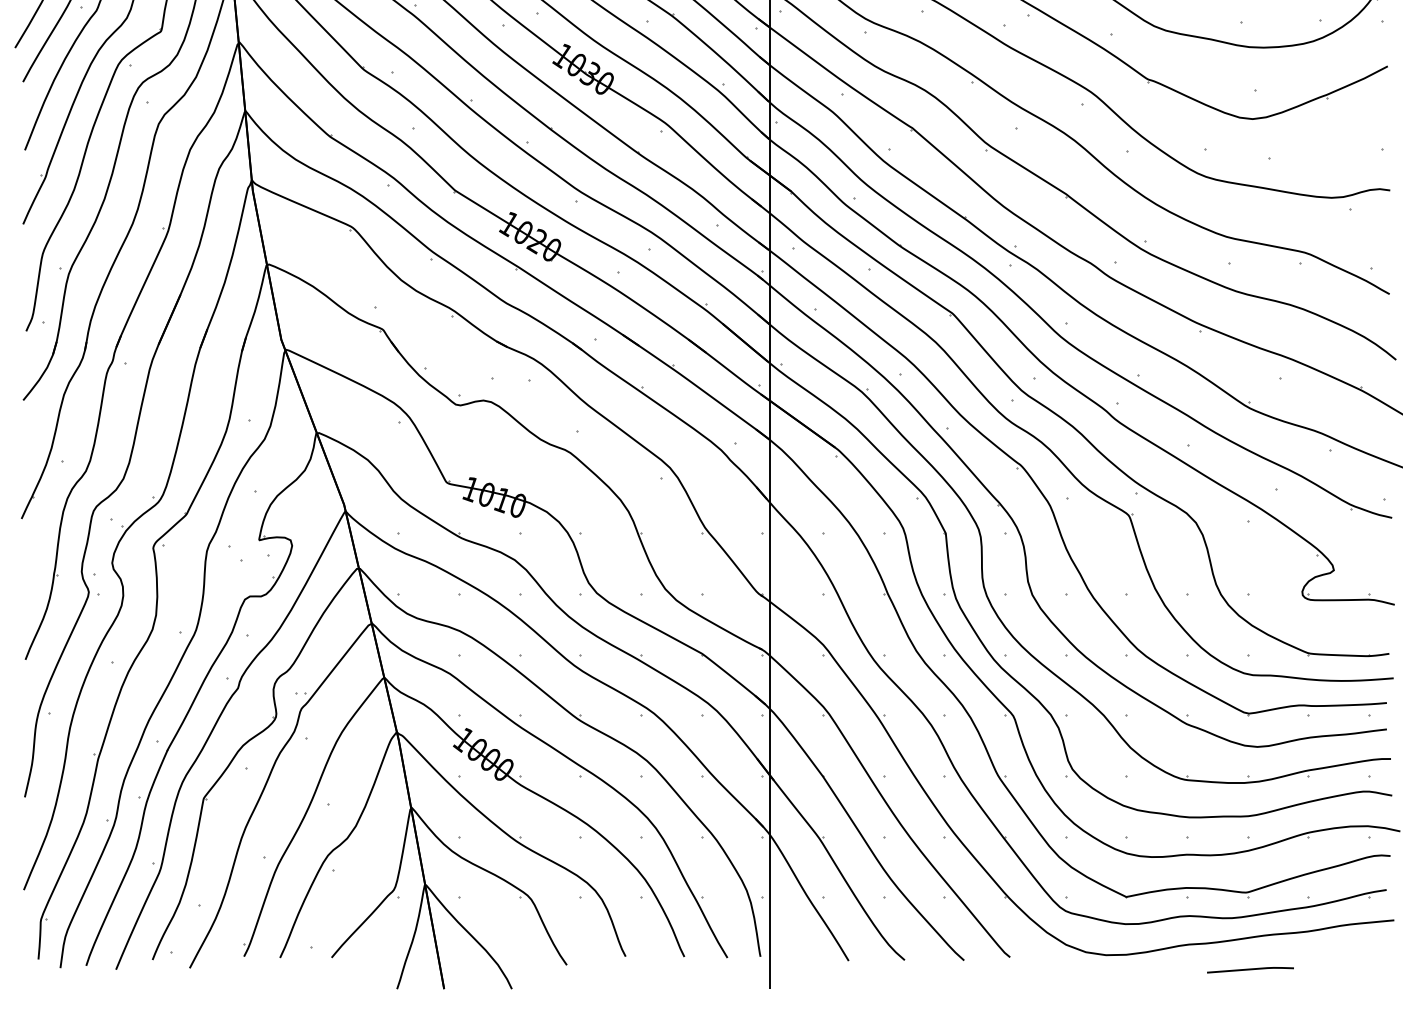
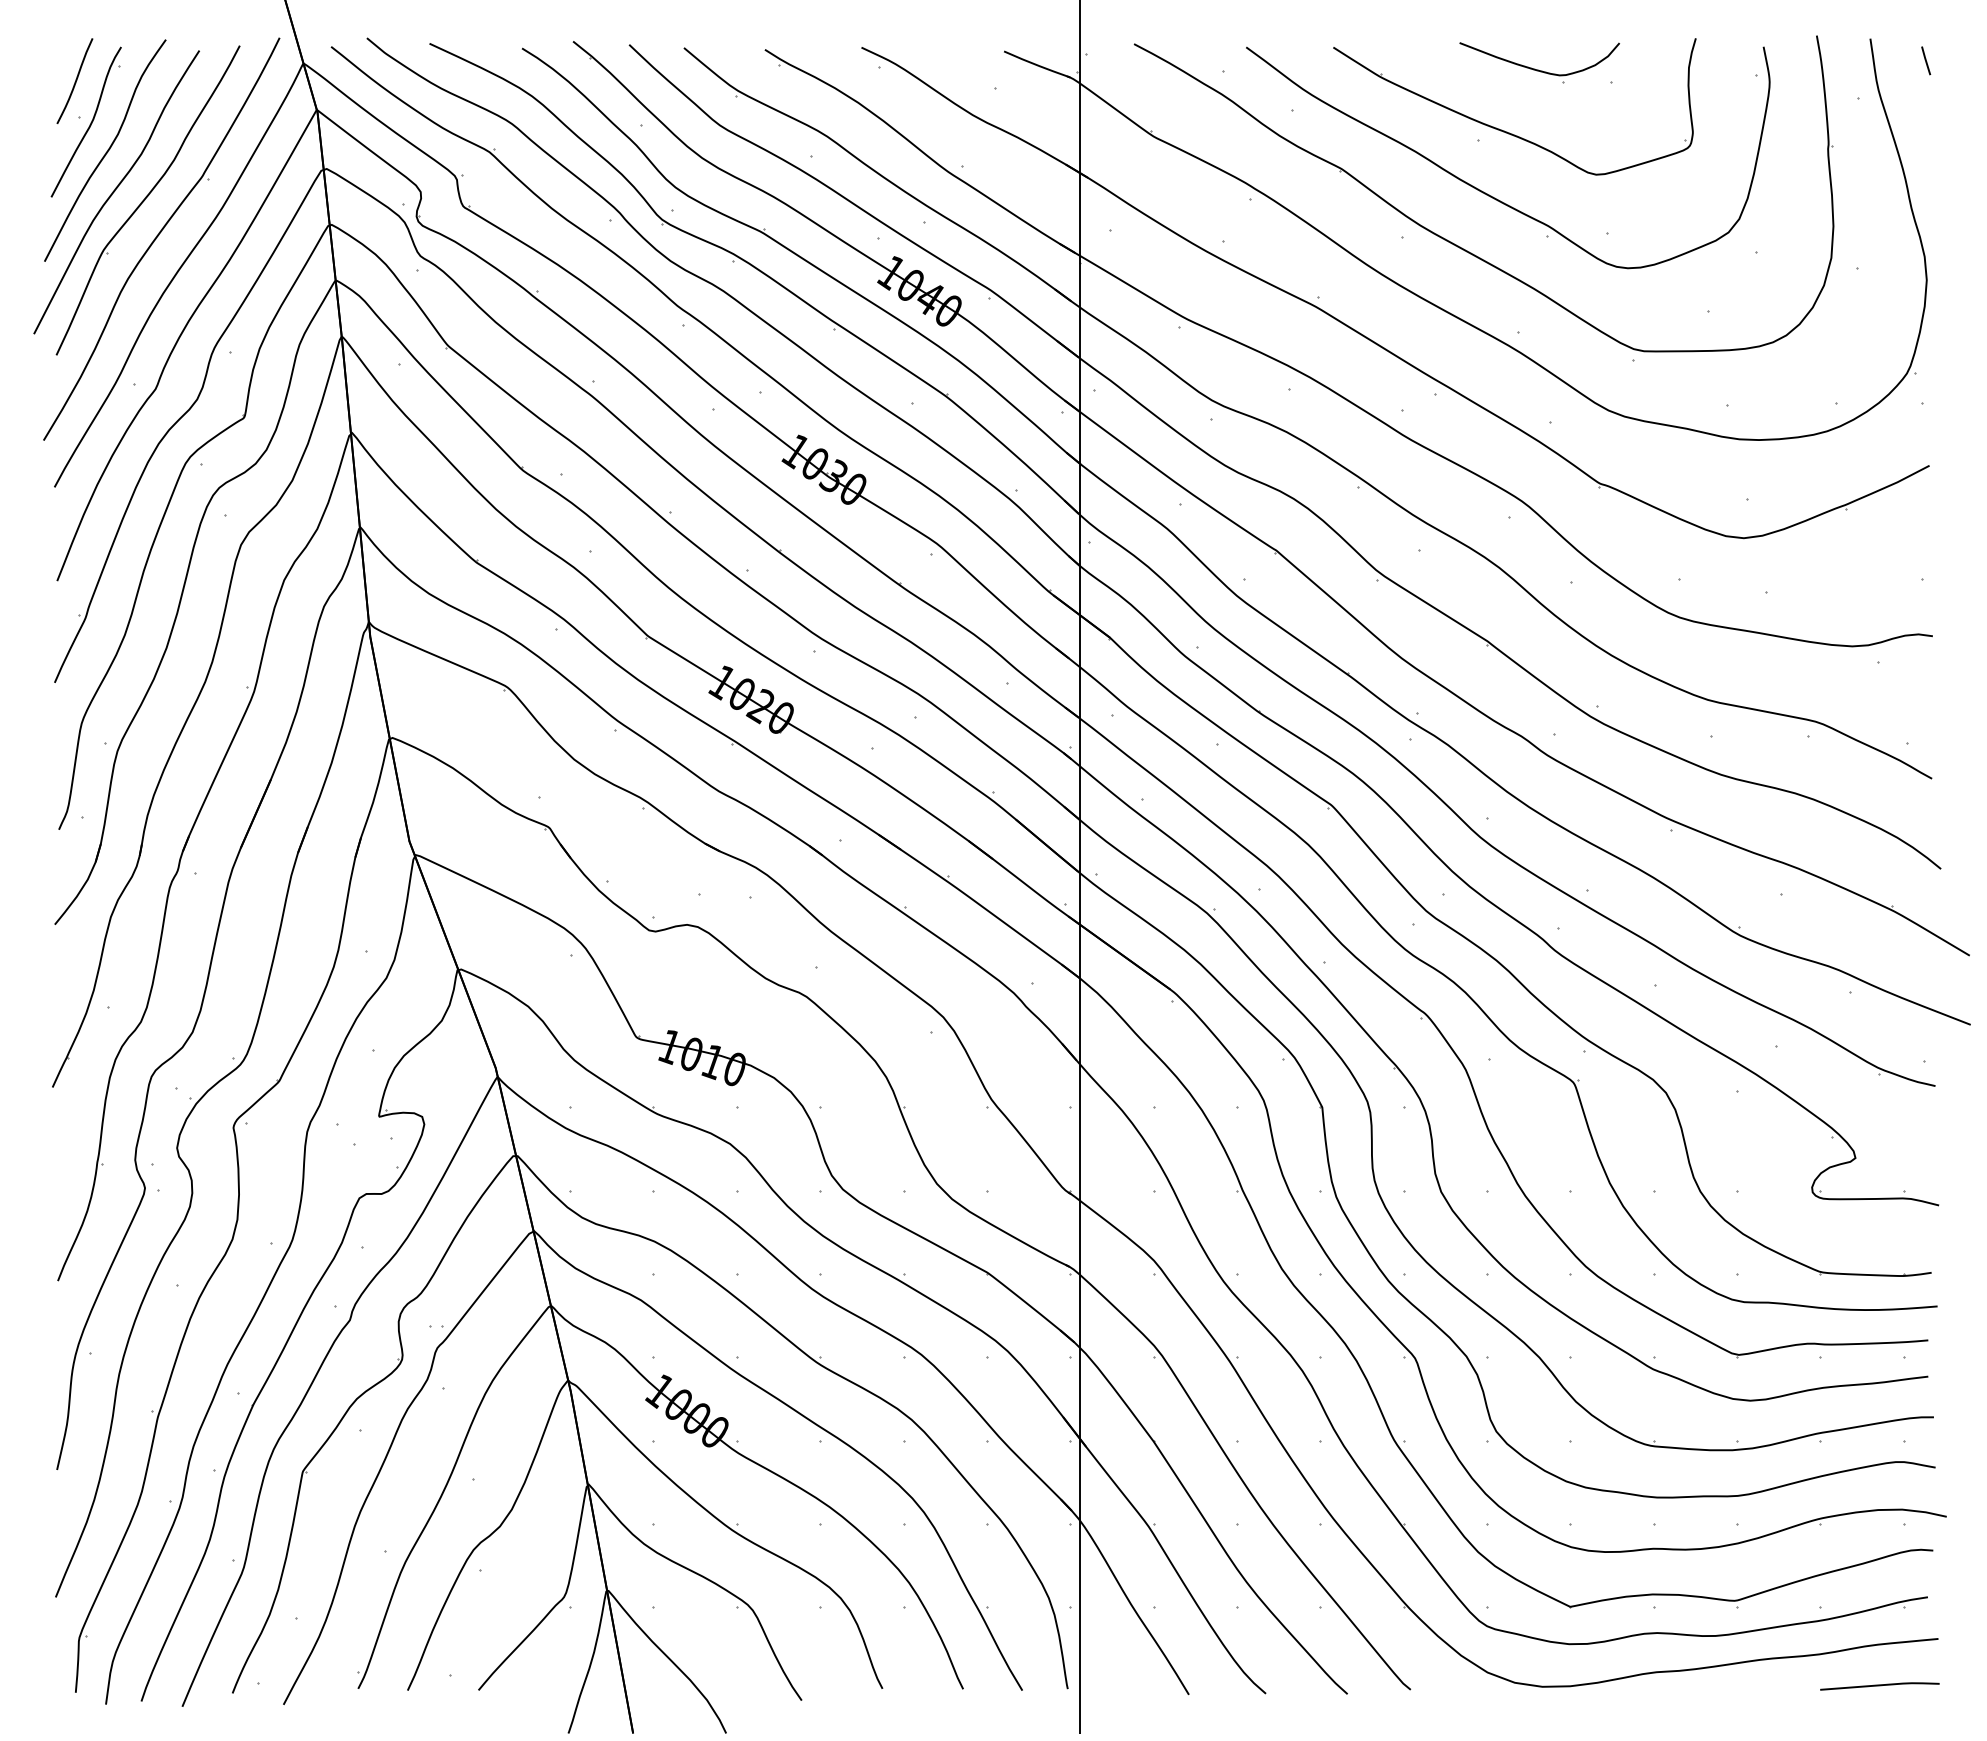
line: (1250, 970) -> (1879, 1686), moved

